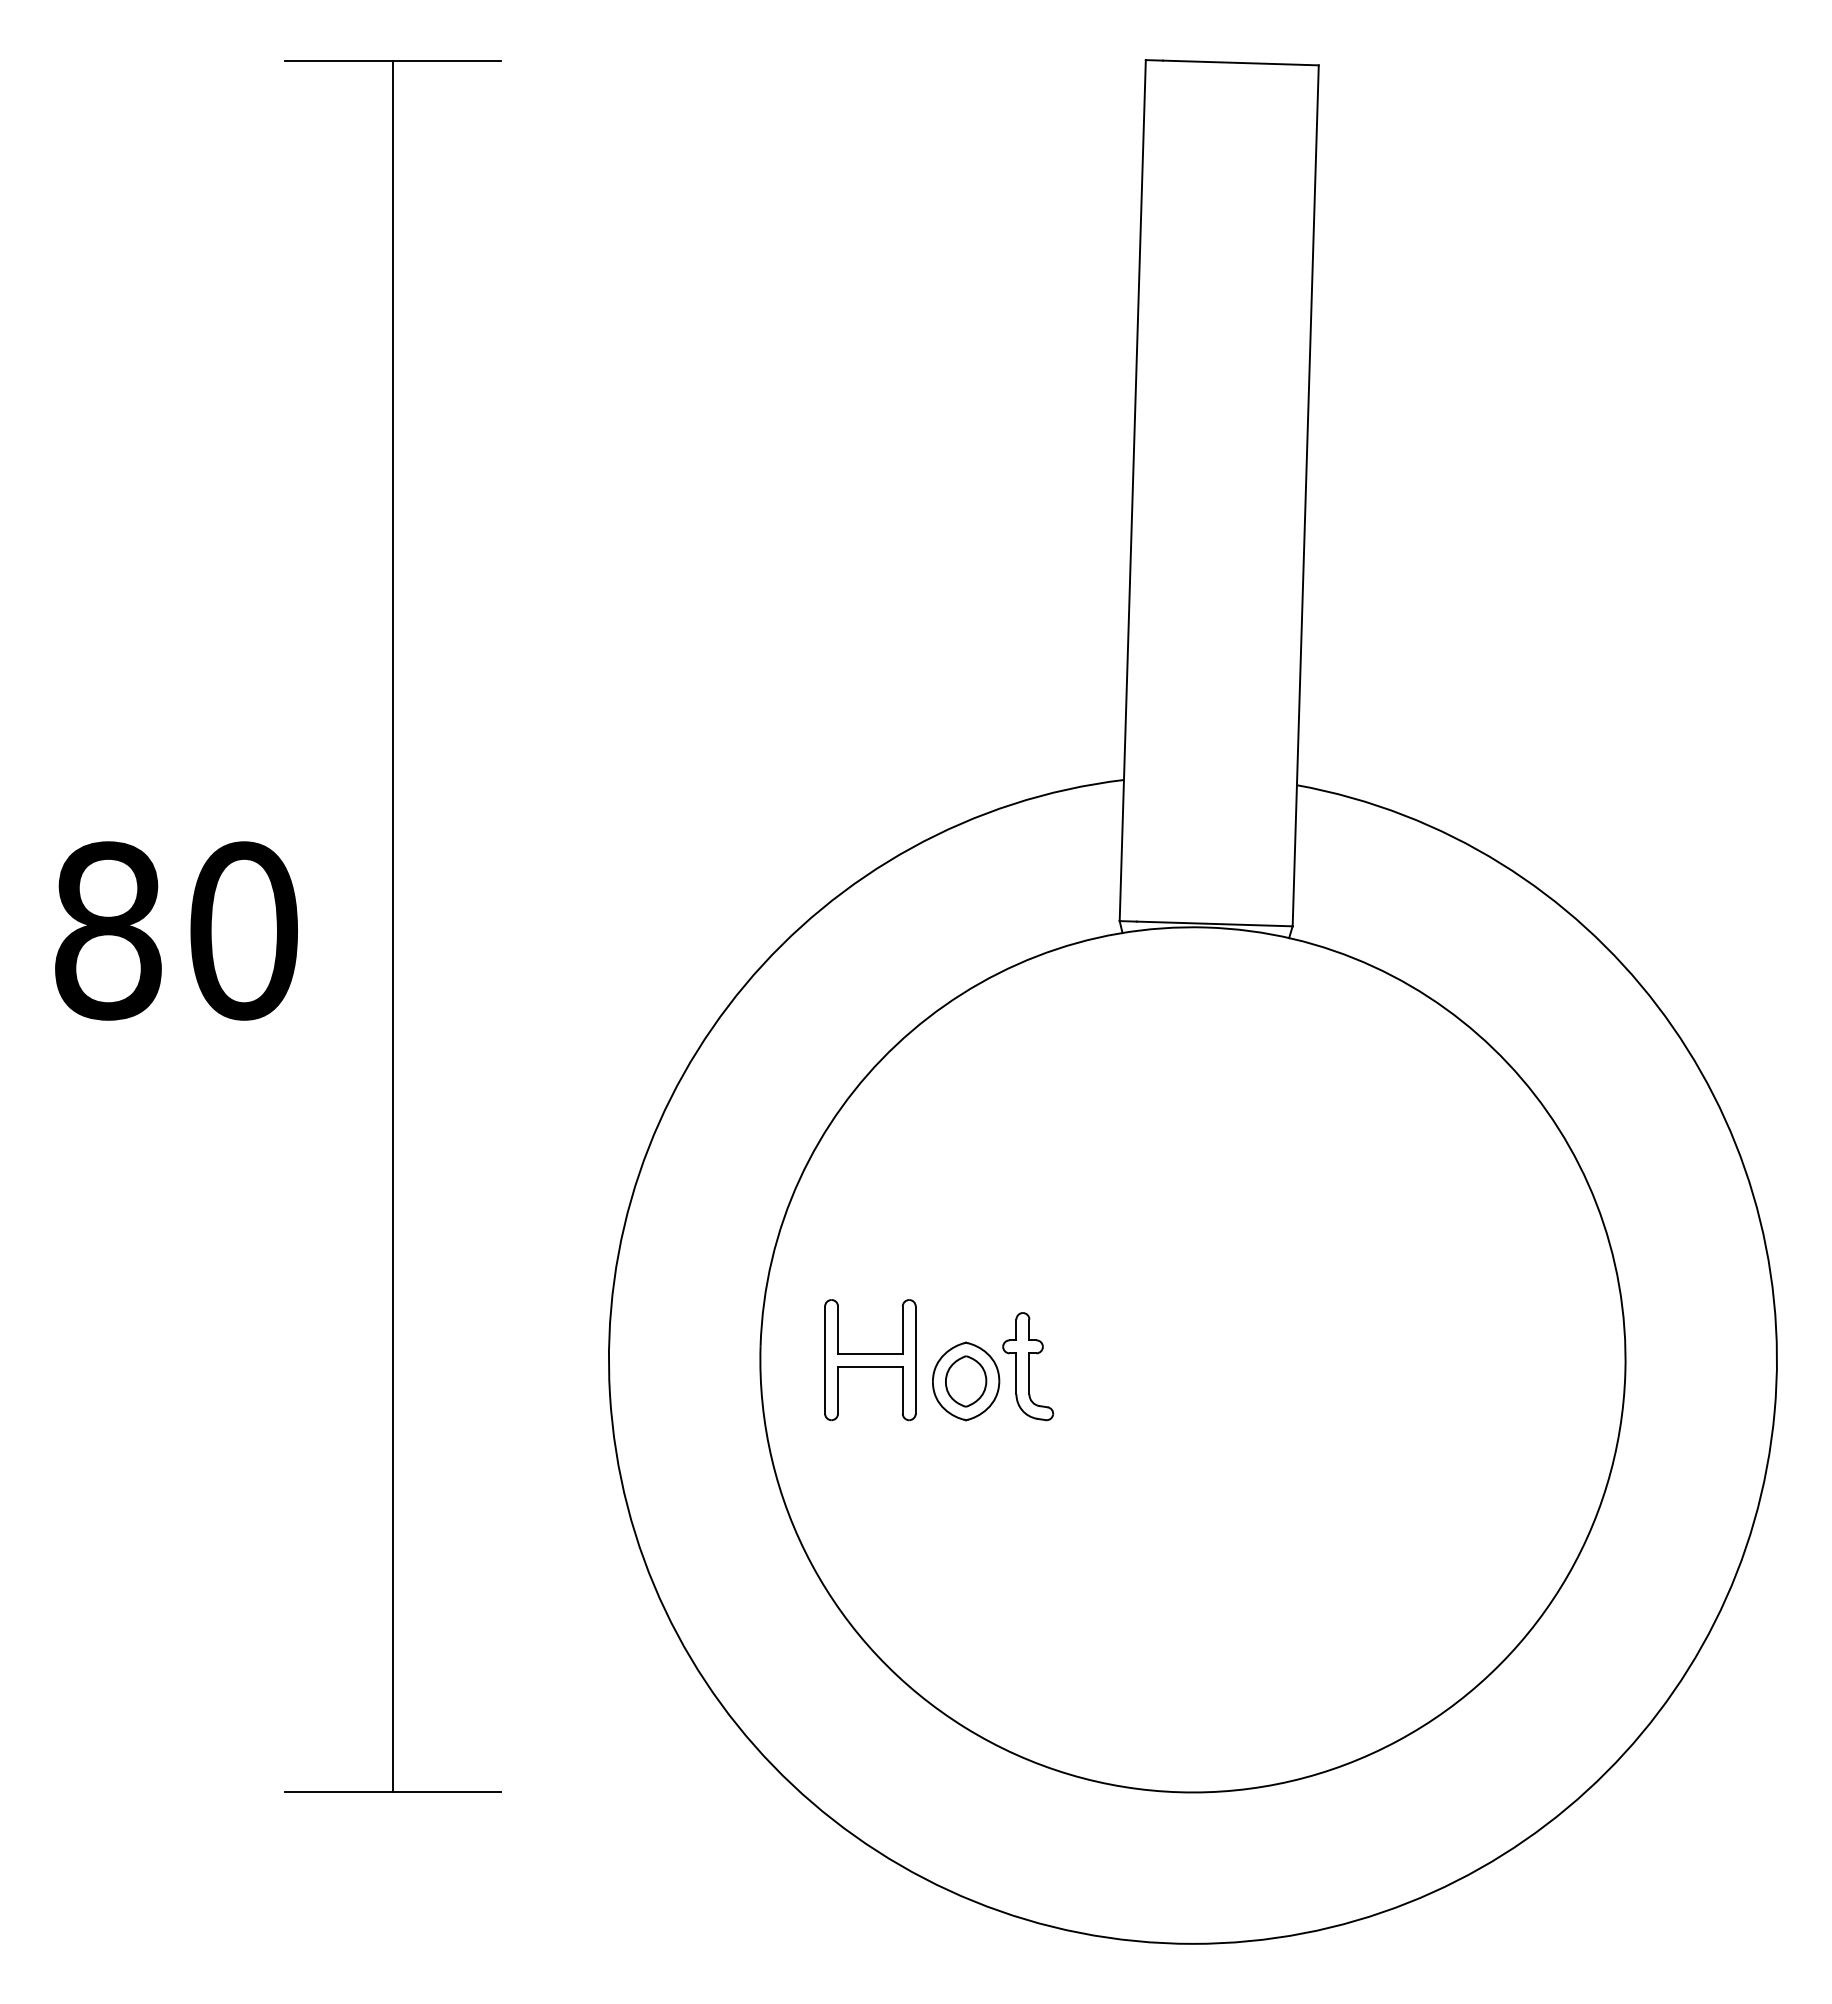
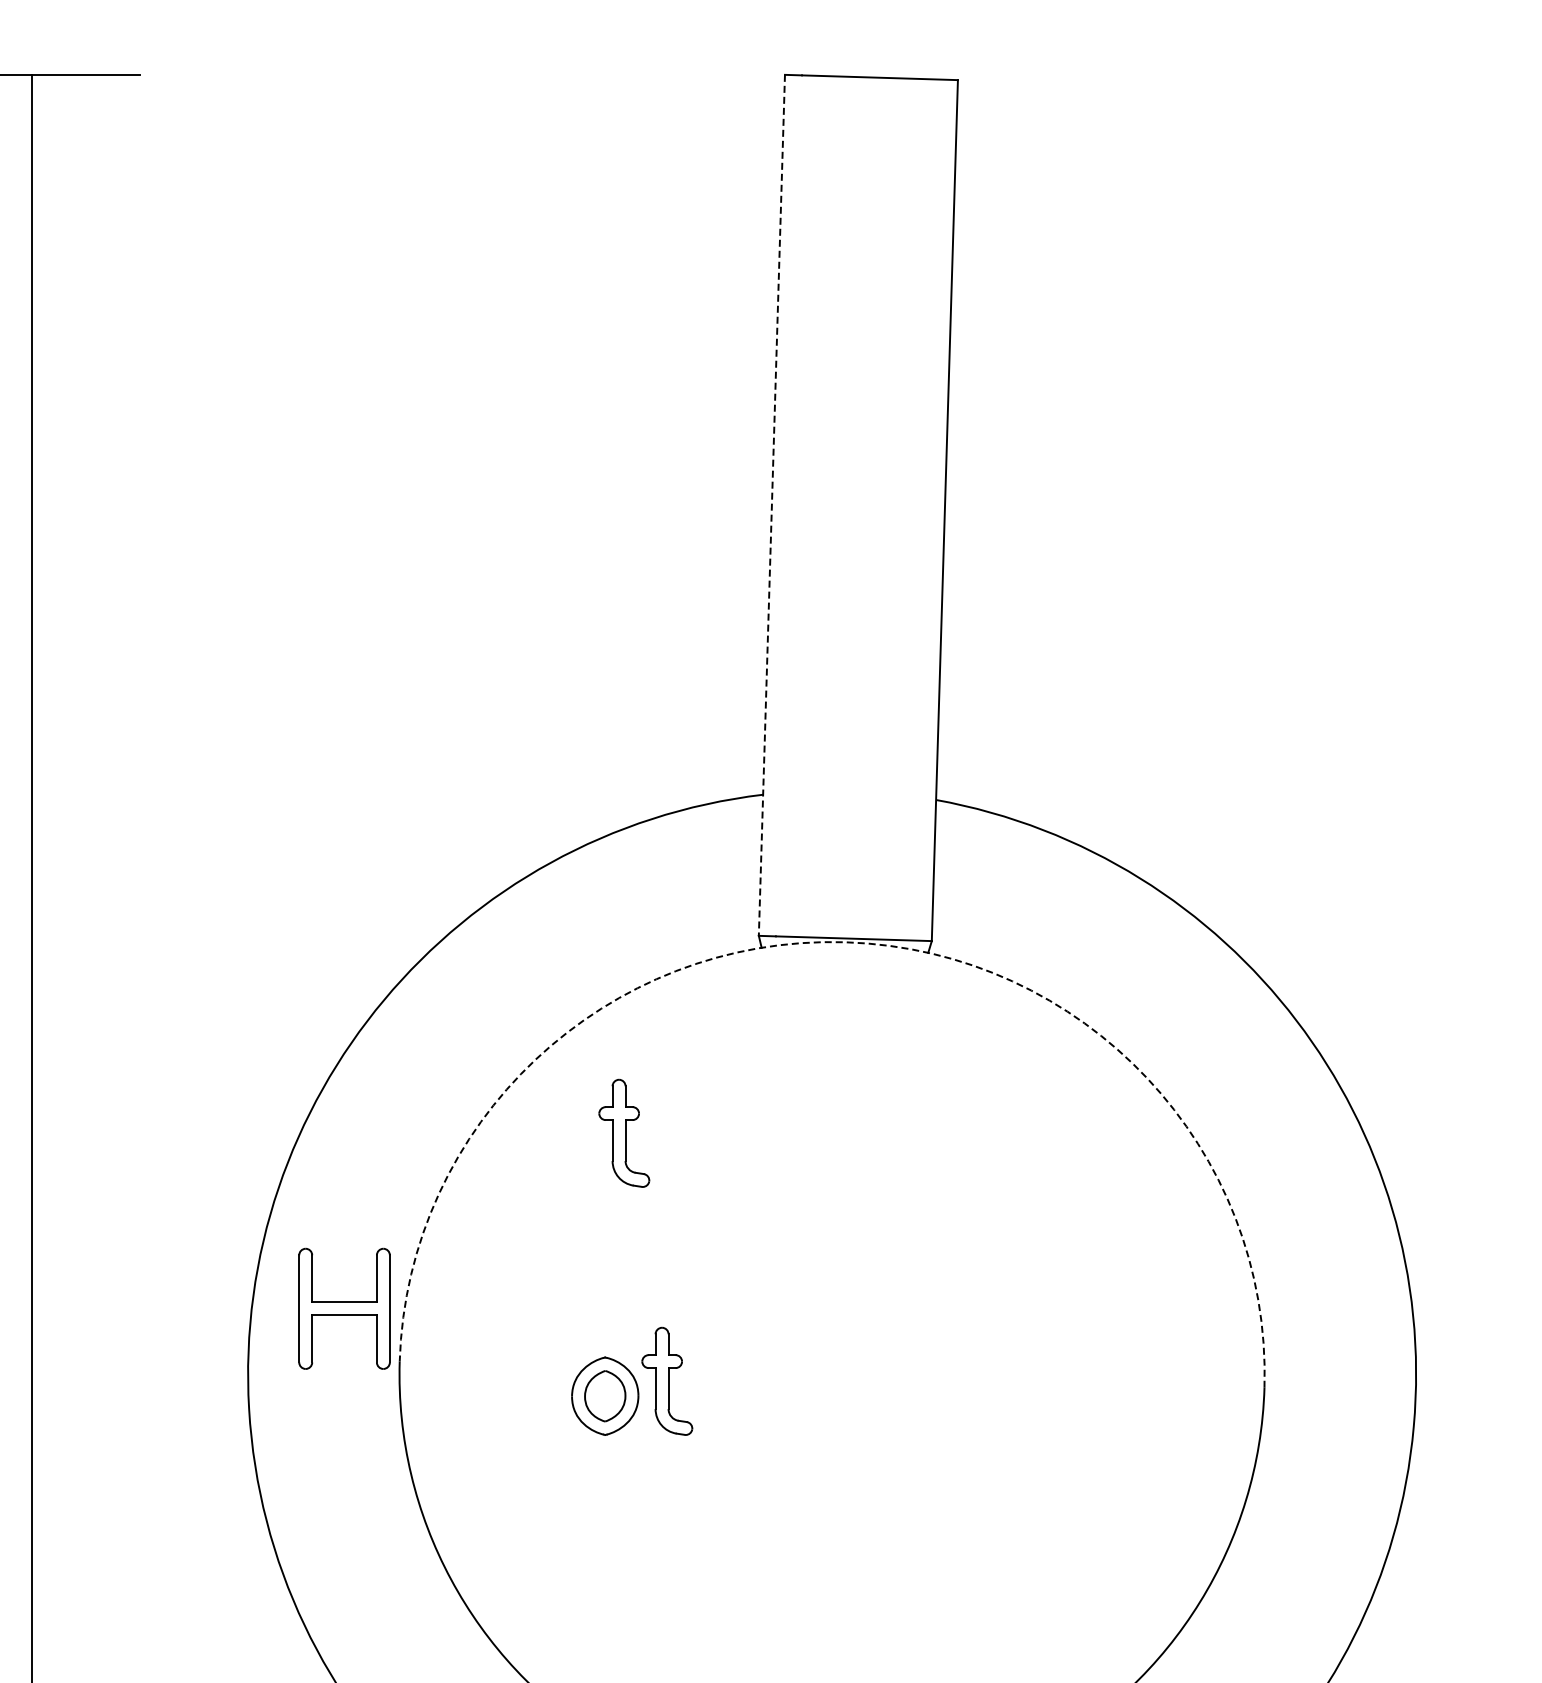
line: (1132, 490) -> (771, 505), solid -> dashed
arc: (1206, 927) -> (845, 942), solid -> dashed
part: (985, 1118) -> (624, 1133), added
part: (870, 1360) -> (344, 1309), moved

